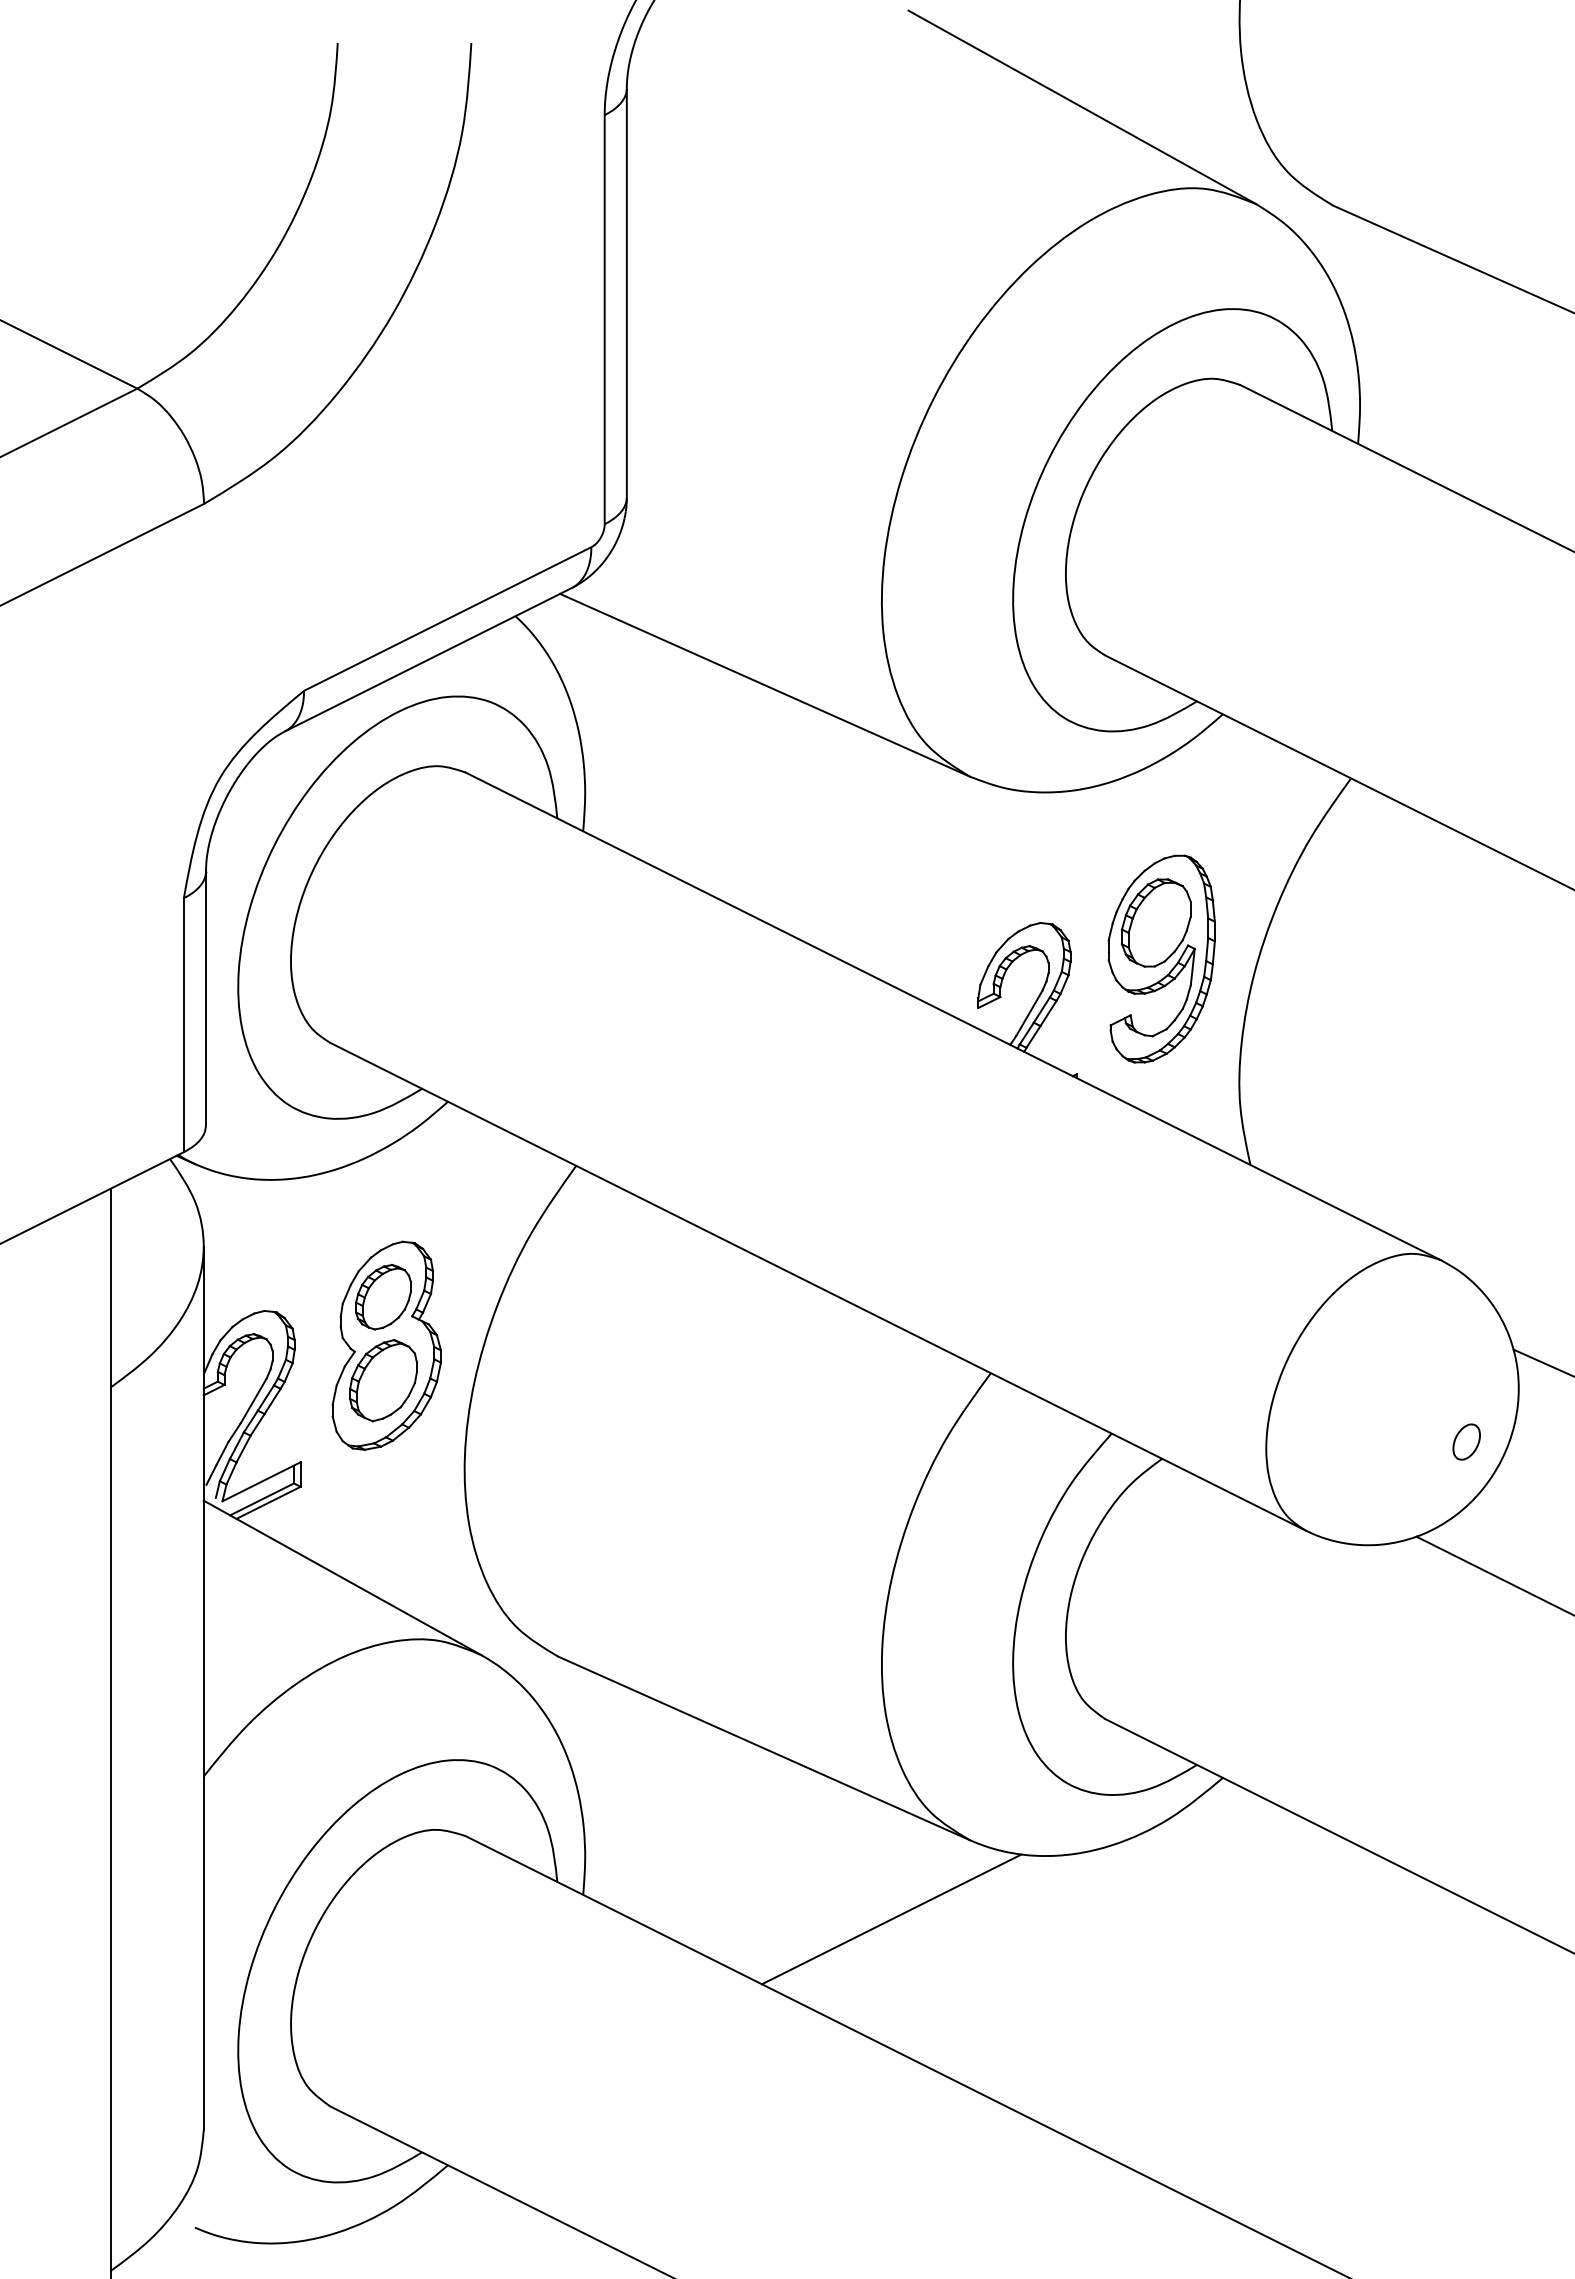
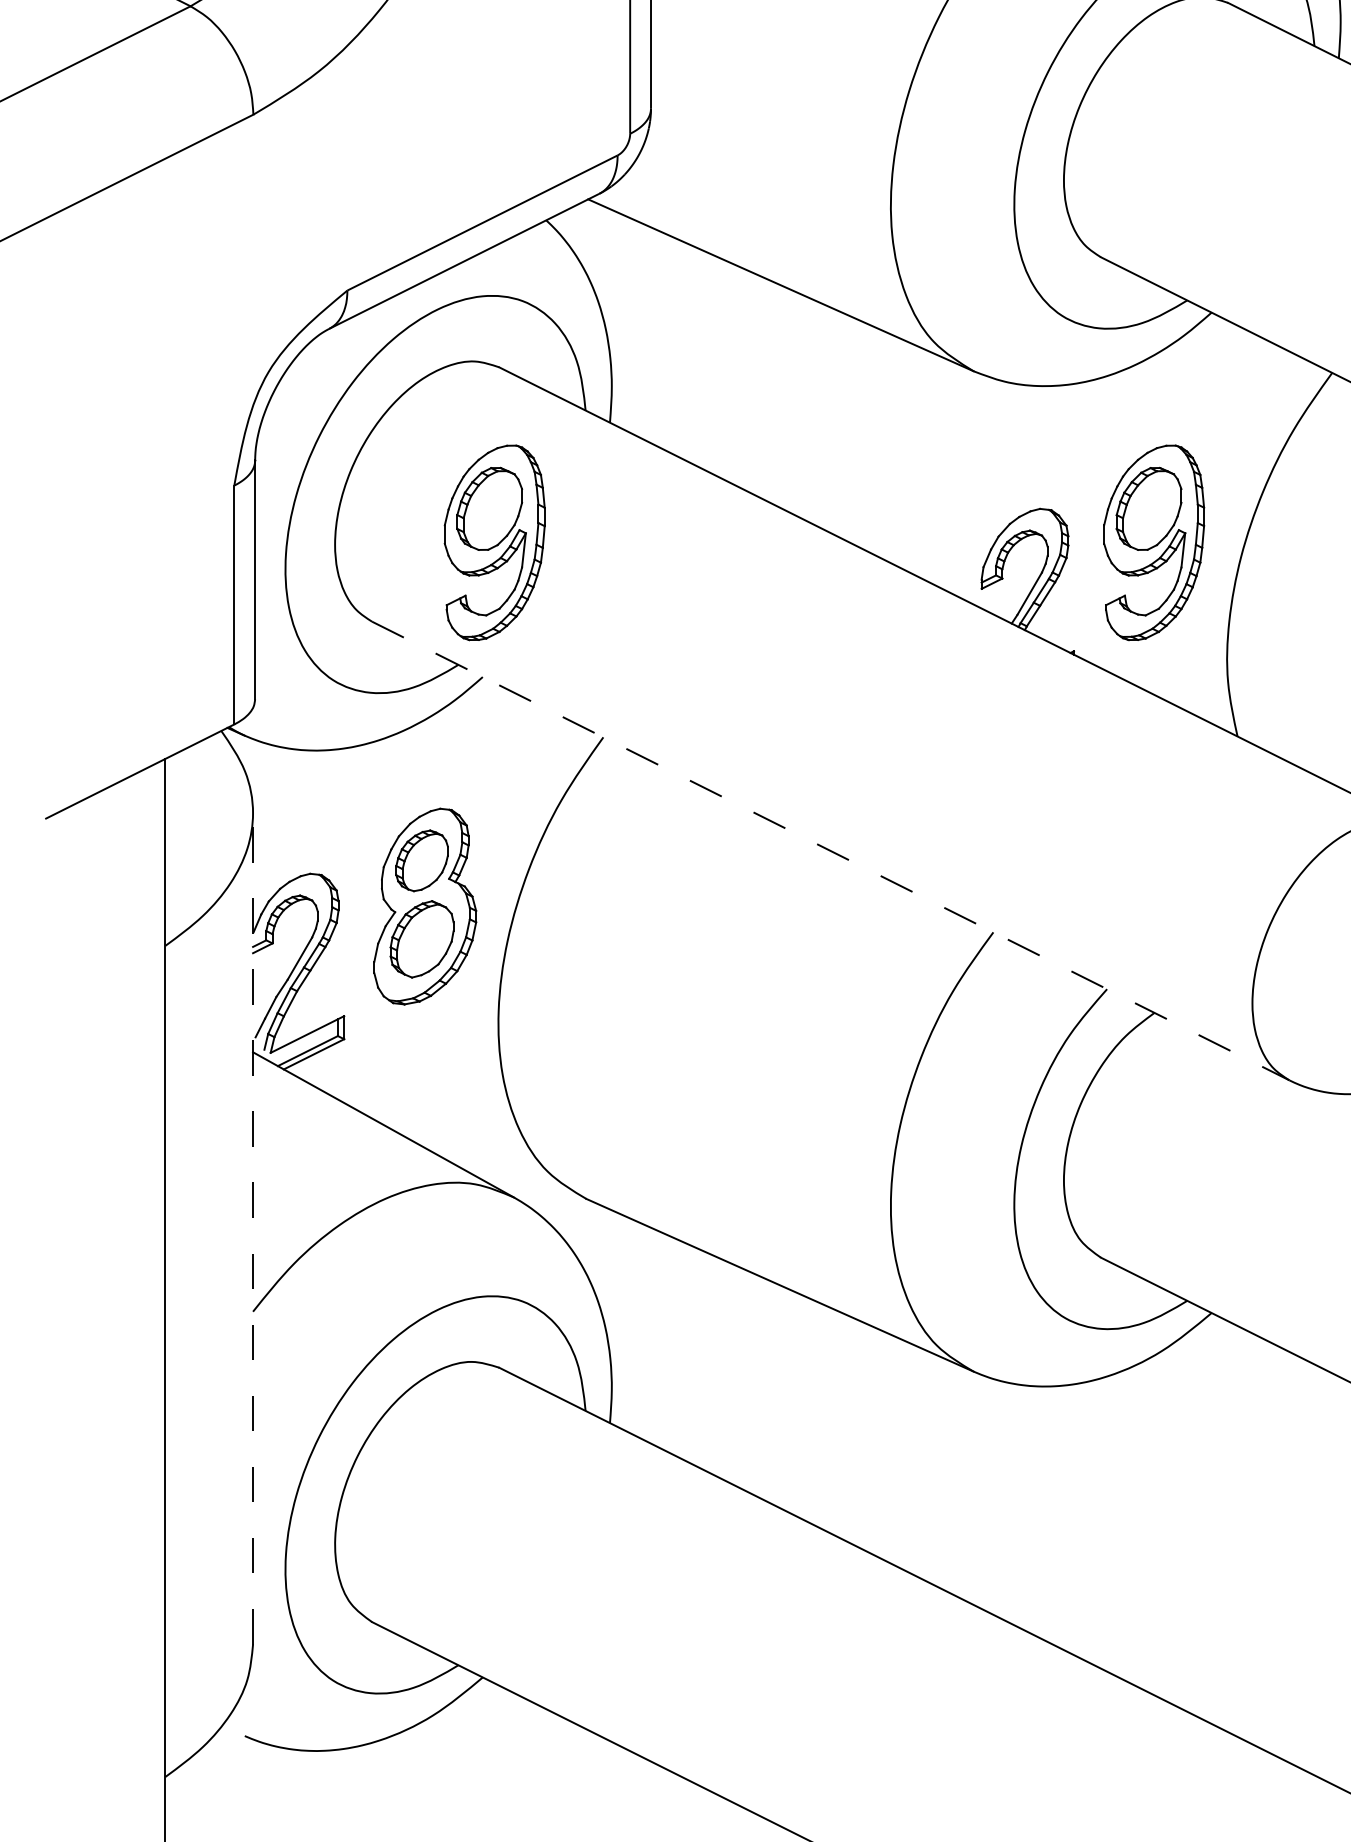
part: (460, 958) -> (494, 542), added
line: (818, 1286) -> (831, 850), solid -> dashed
line: (203, 1688) -> (252, 1228), solid -> dashed
line: (891, 1919) -> (899, 1446), removed

